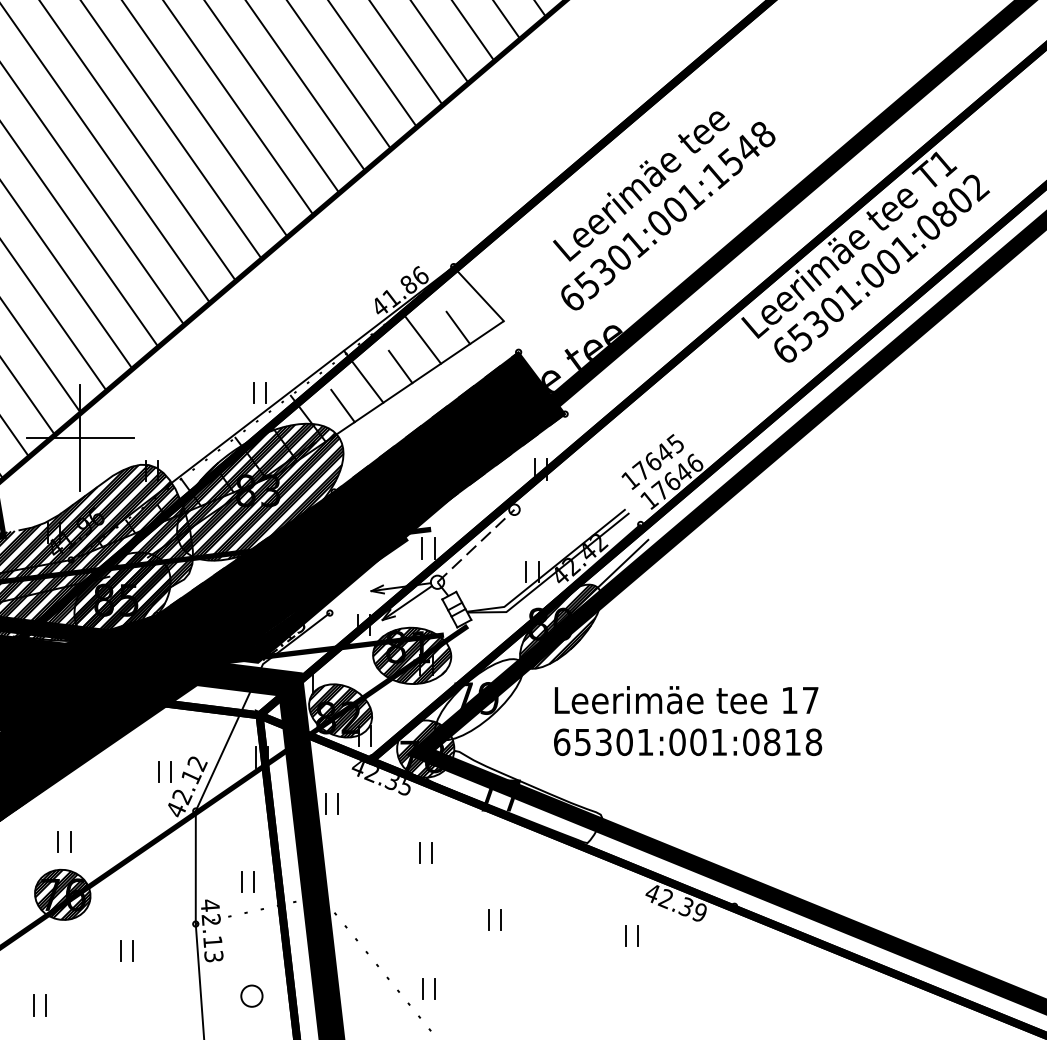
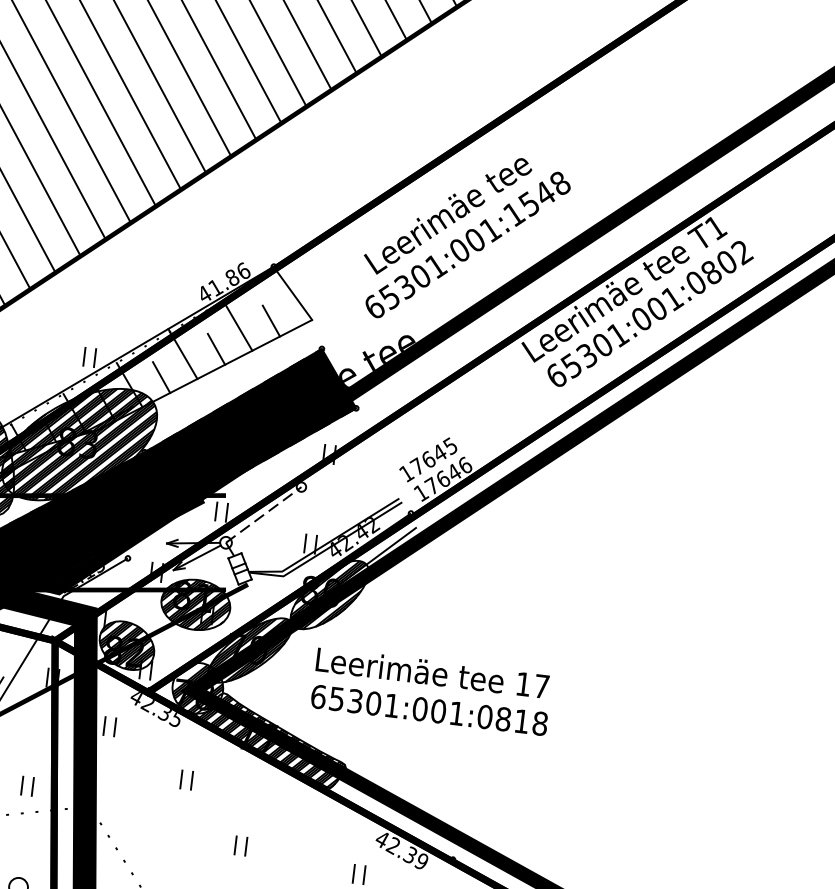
hatch: (479, 699) -> (250, 650), added
hatch: (516, 797) -> (272, 740), added

